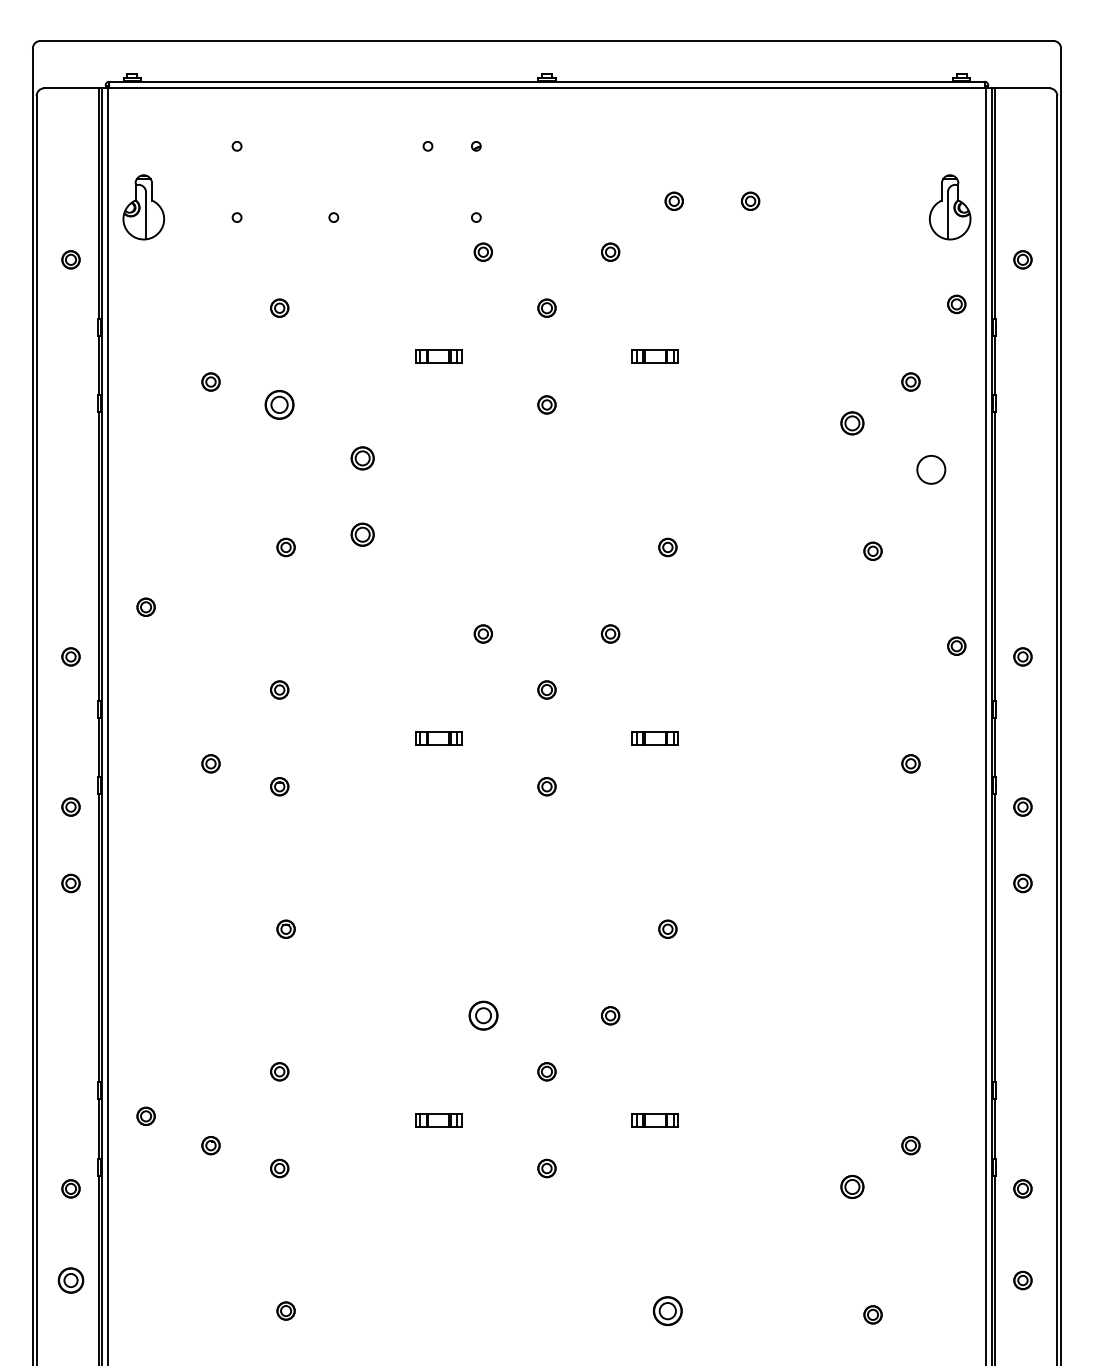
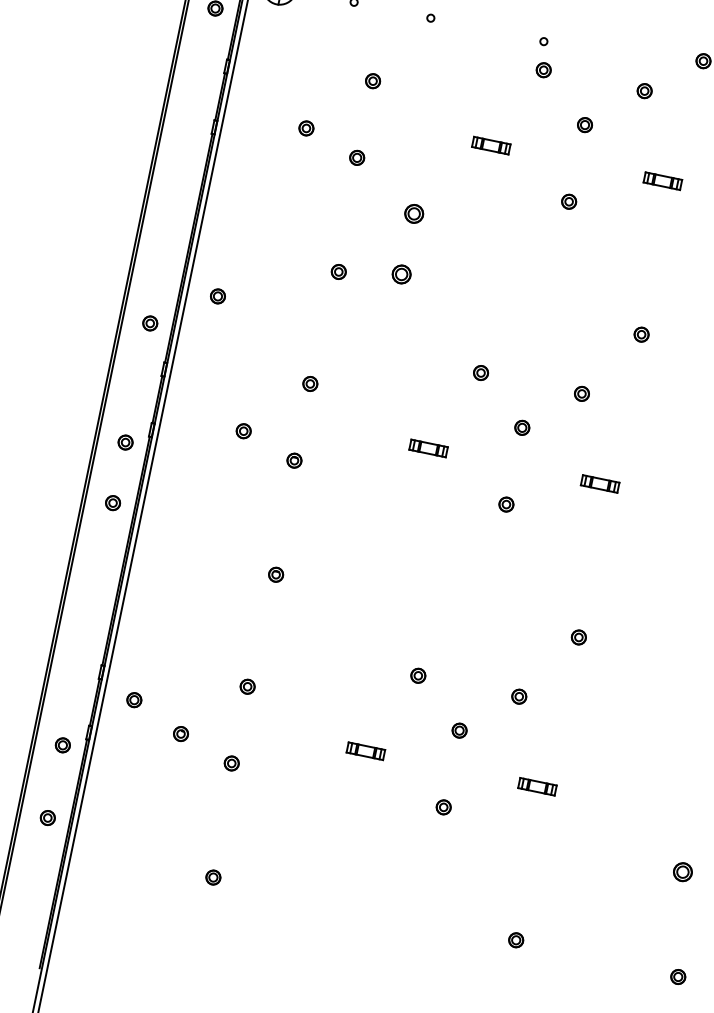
part: (279, 404) -> (357, 157), size x0.62
part: (482, 1015) -> (417, 675), size x0.62
part: (70, 1280) -> (47, 817), size x0.71
part: (667, 1310) -> (515, 939), size x0.62

